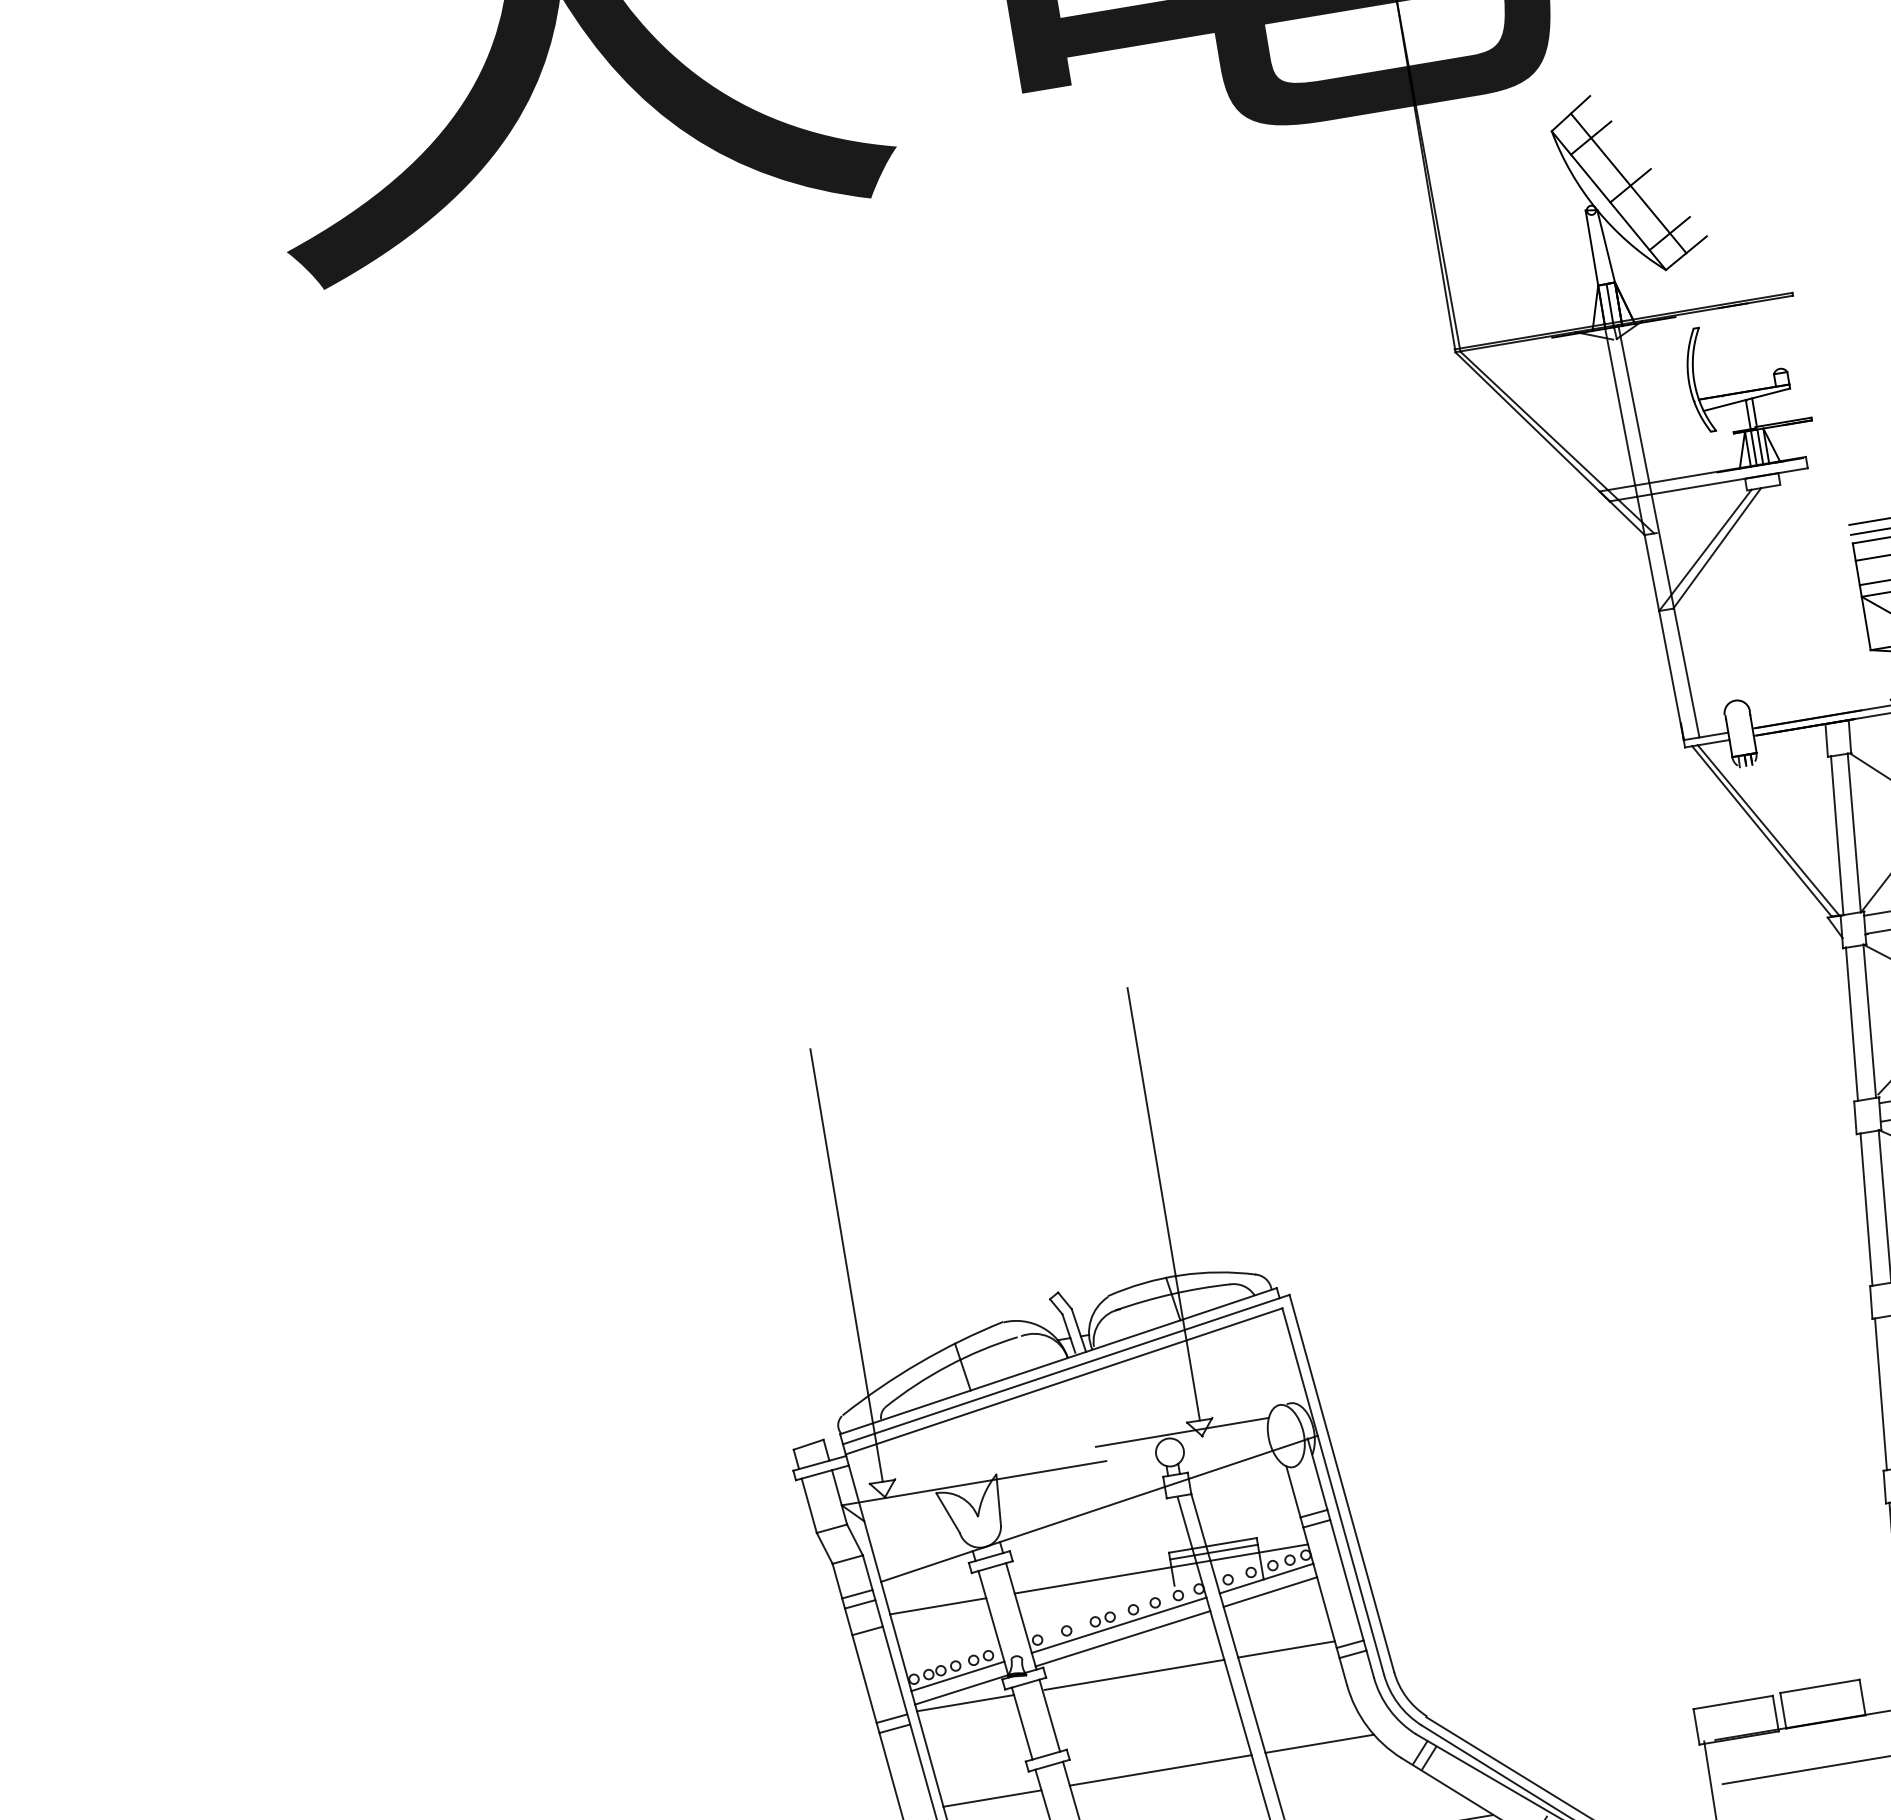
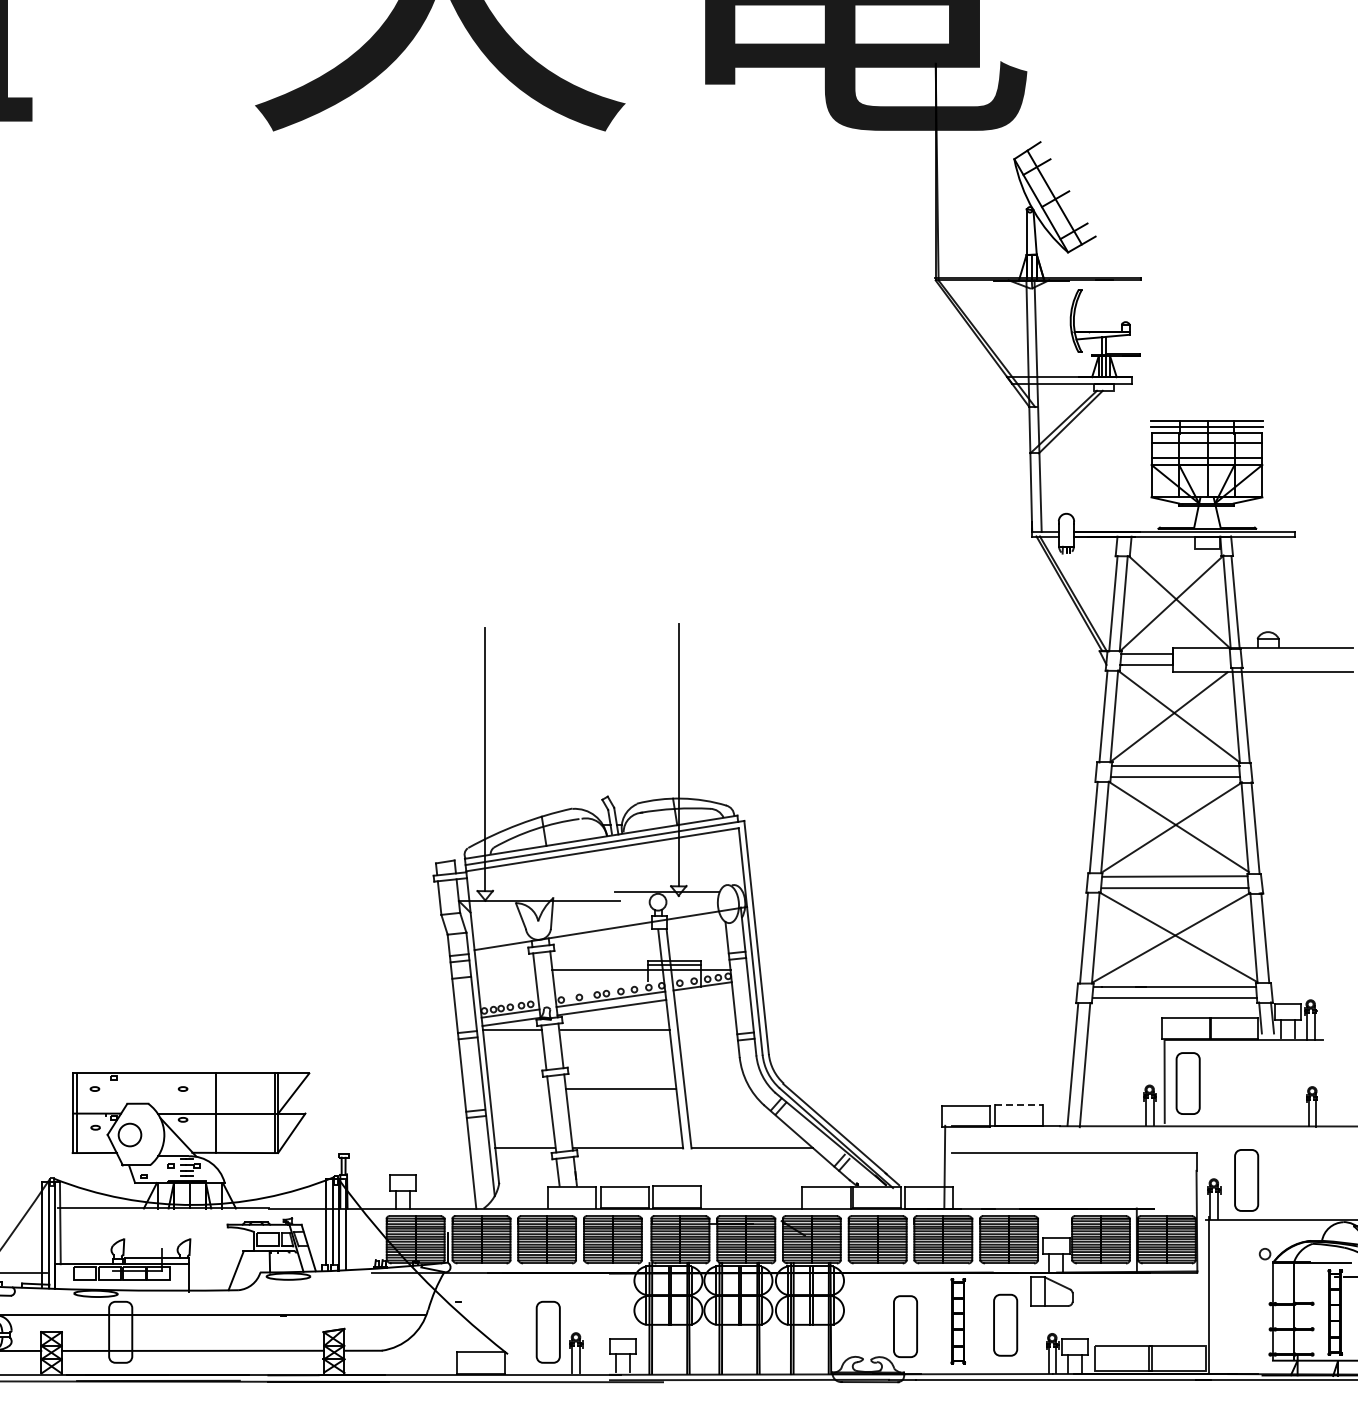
line: (1270, 1591) -> (703, 994), removed
line: (937, 1606) -> (505, 970), removed
line: (1286, 1649) -> (707, 1030), removed
line: (1820, 1685) -> (1019, 1104), solid -> dashed
line: (1319, 1744) -> (717, 1089), removed
line: (991, 1799) -> (518, 1089), removed

